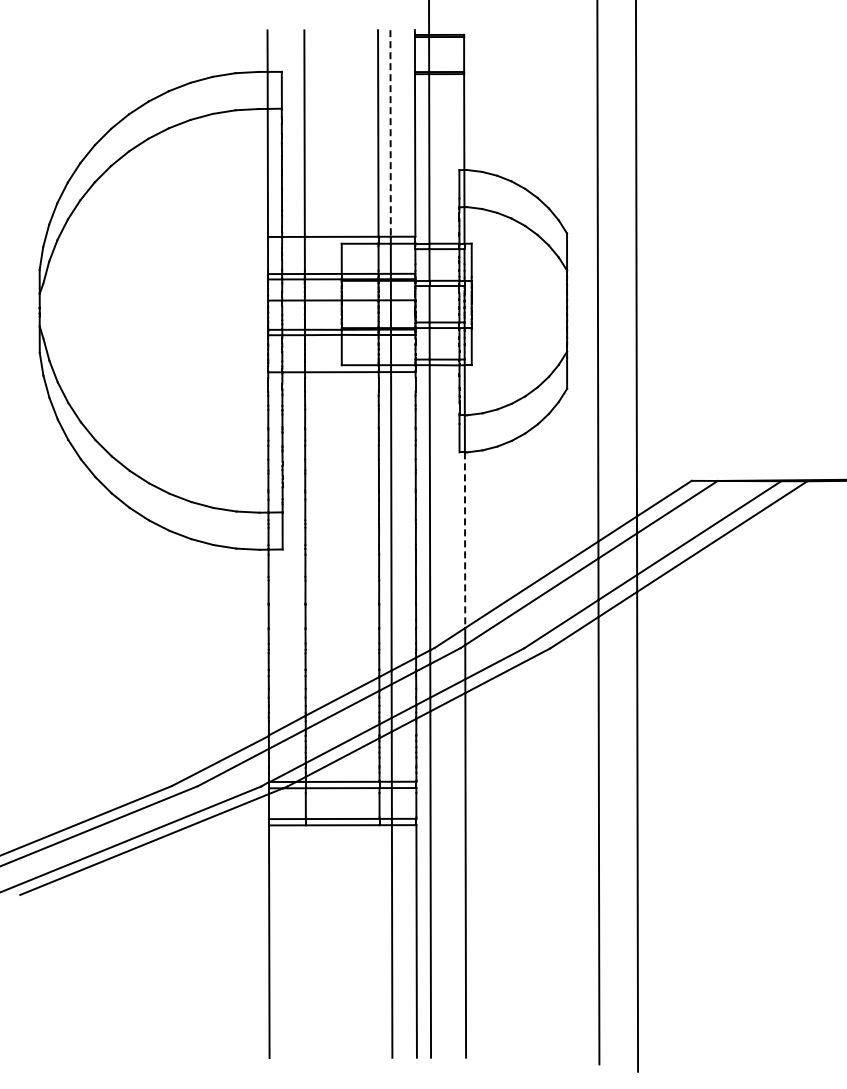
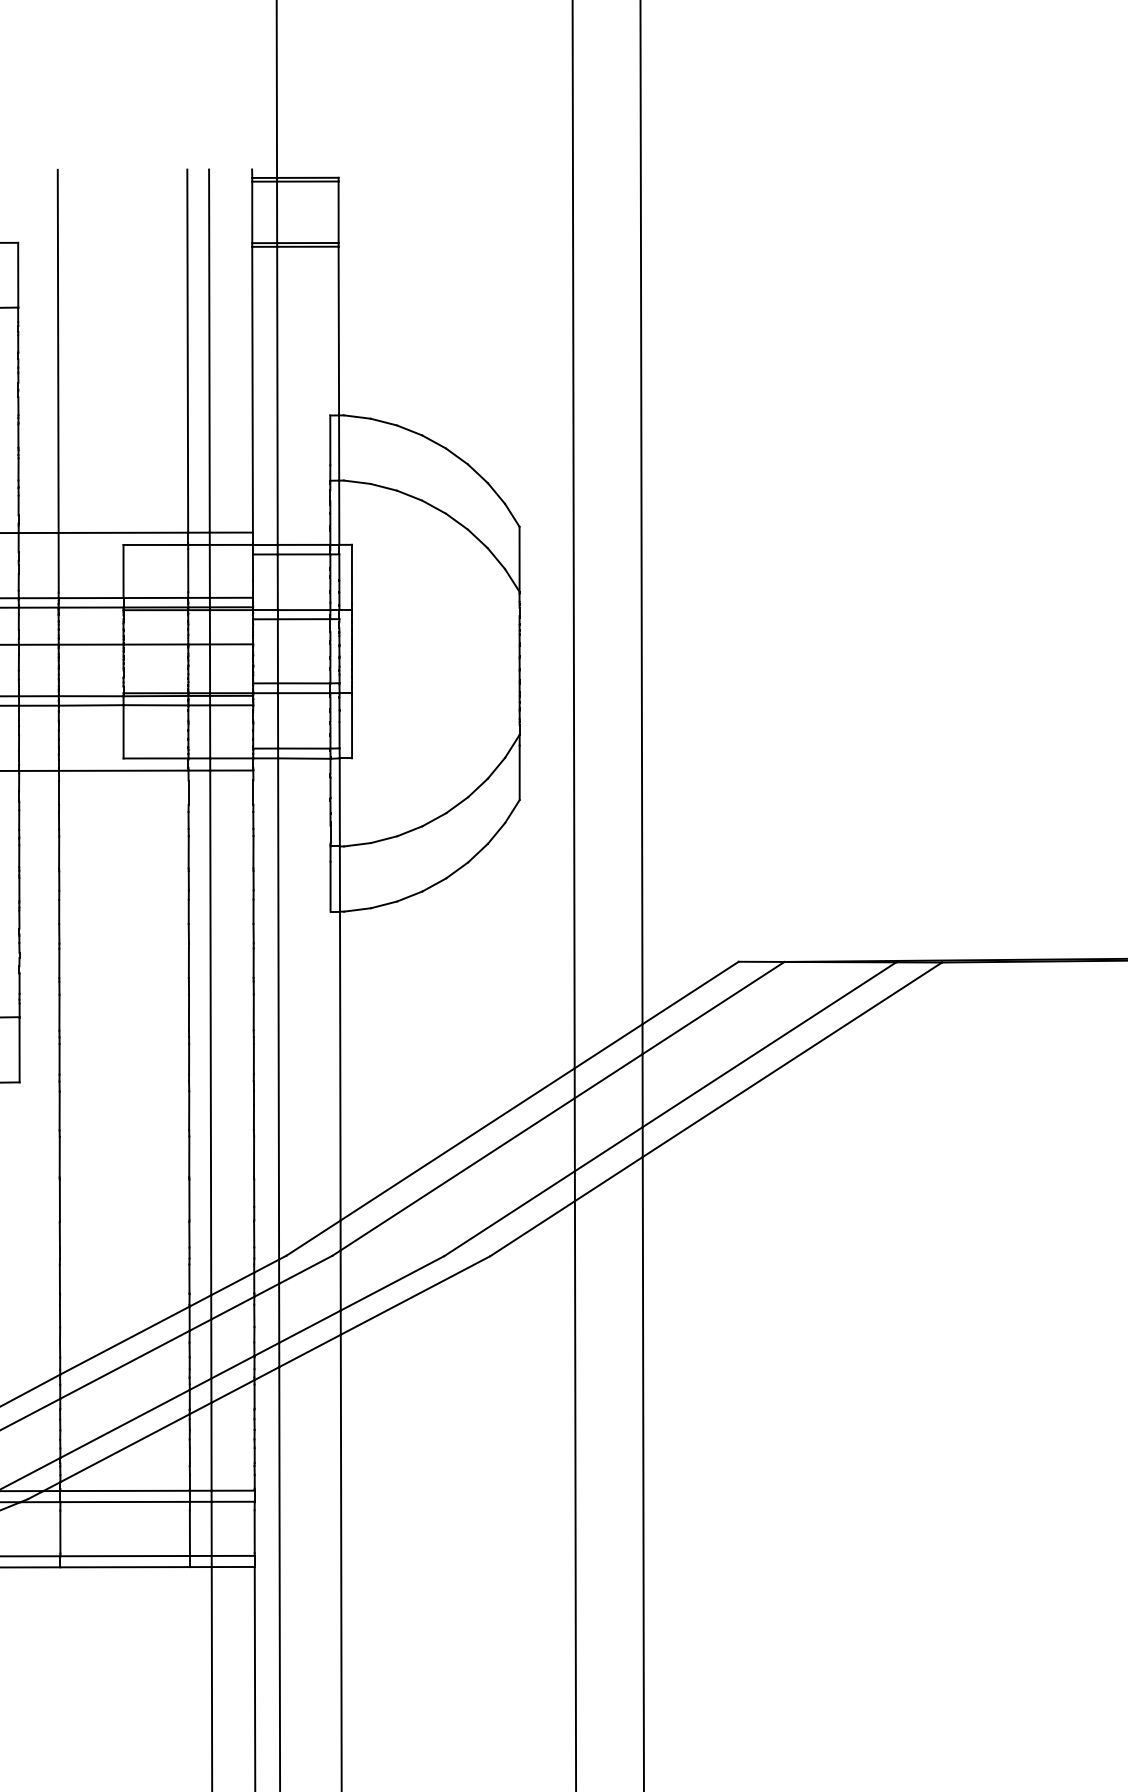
line: (390, 133) -> (209, 351), dashed -> solid
line: (465, 540) -> (341, 1066), dashed -> solid

